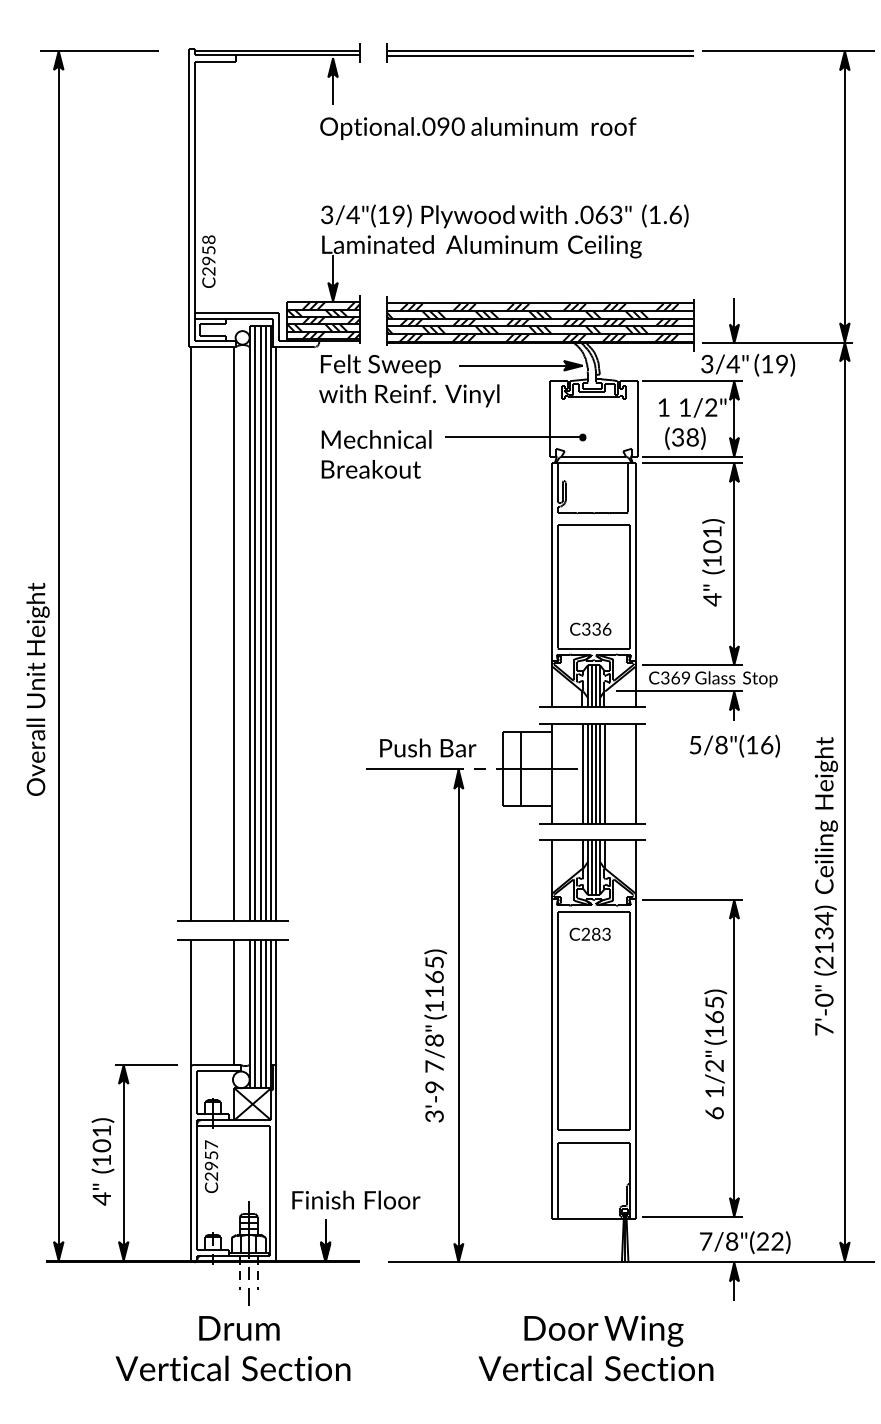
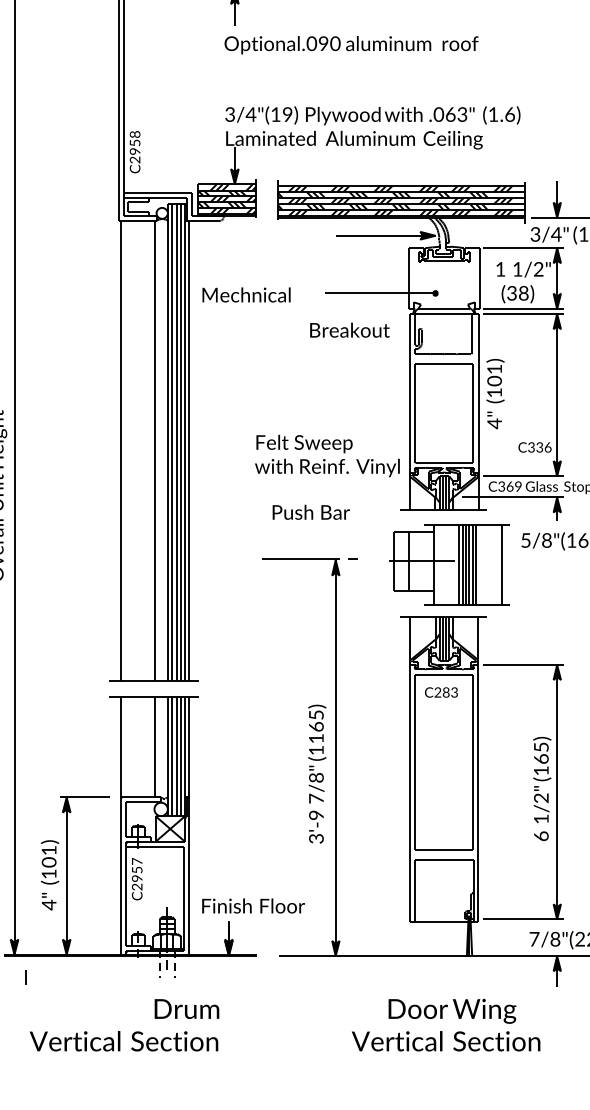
text: (409, 380) -> (327, 455), moved
text: (376, 439) -> (246, 295), moved
text: (370, 469) -> (349, 330), moved
text: (713, 562) -> (495, 393), moved
text: (590, 628) -> (534, 446), moved
text: (428, 747) -> (311, 511), moved
part: (570, 773) -> (448, 564), moved
line: (248, 1296) -> (25, 977), moved
text: (239, 1328) -> (187, 1009), moved
text: (232, 1368) -> (123, 1041), moved

